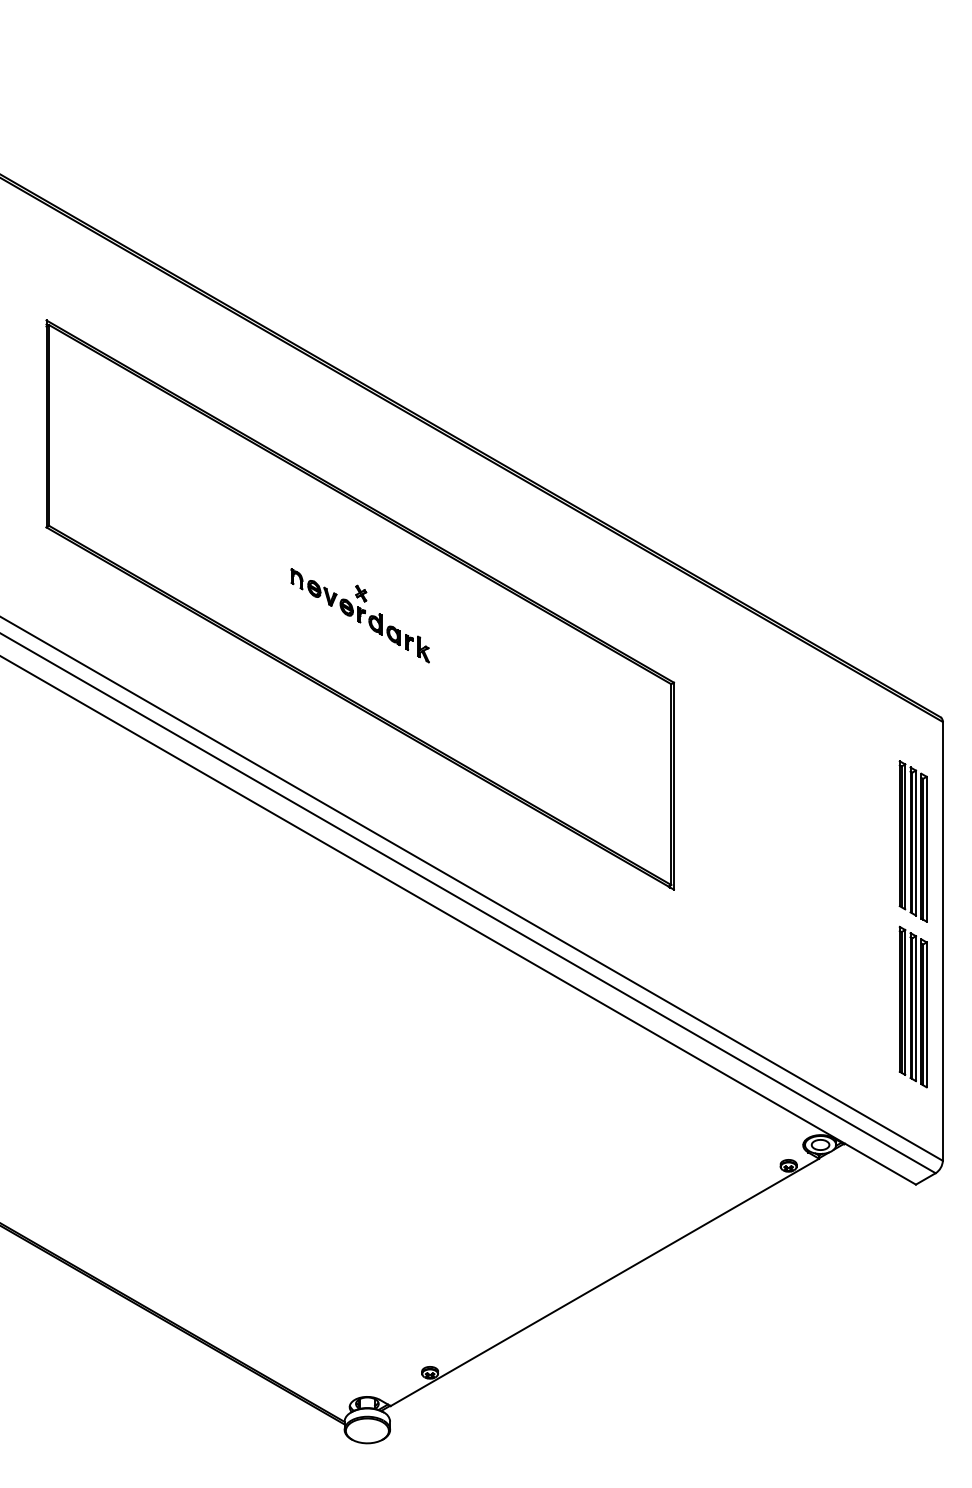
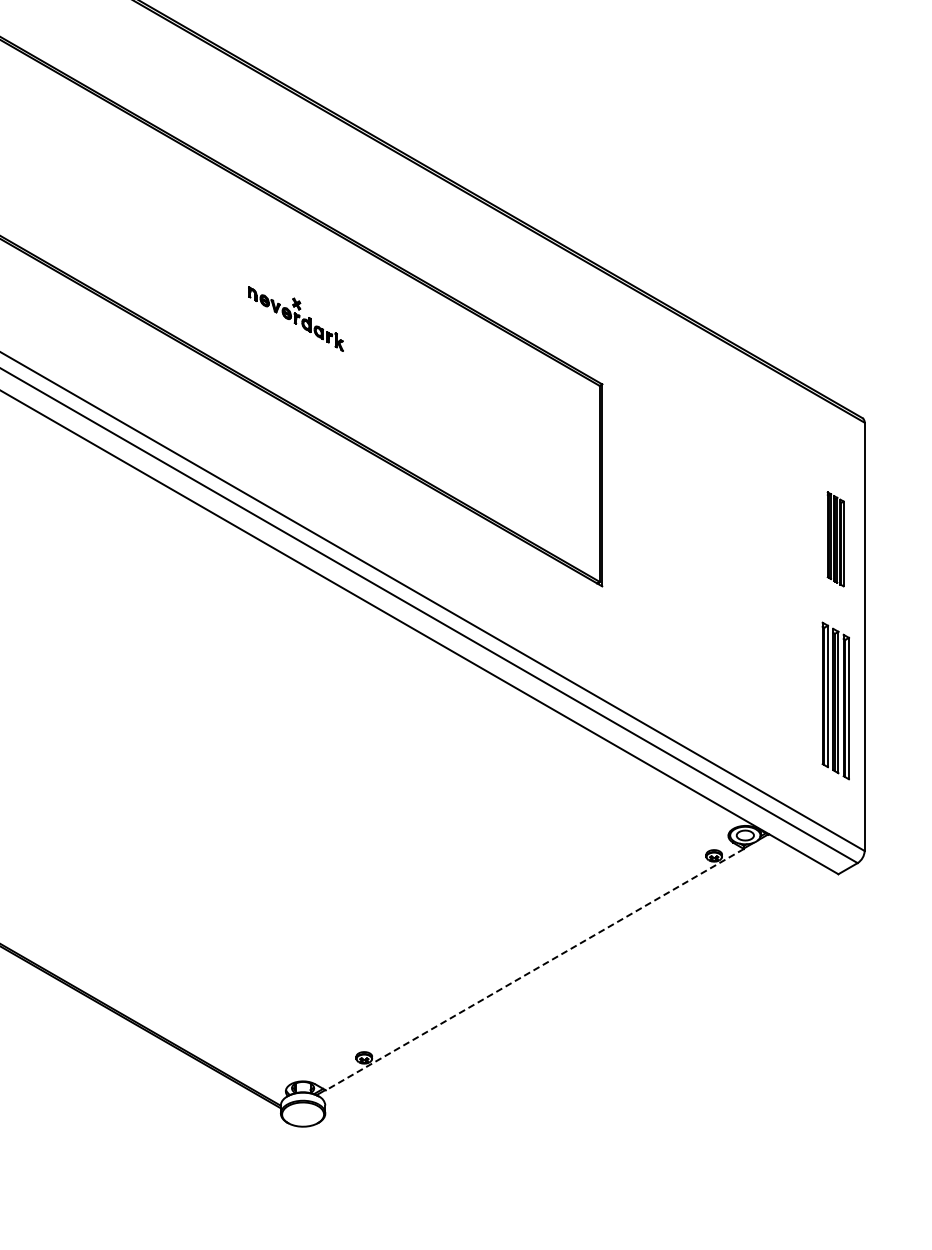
part: (359, 615) -> (295, 318), size x0.7
part: (912, 841) -> (835, 539), size x0.6
line: (604, 1282) -> (534, 969), solid -> dashed

